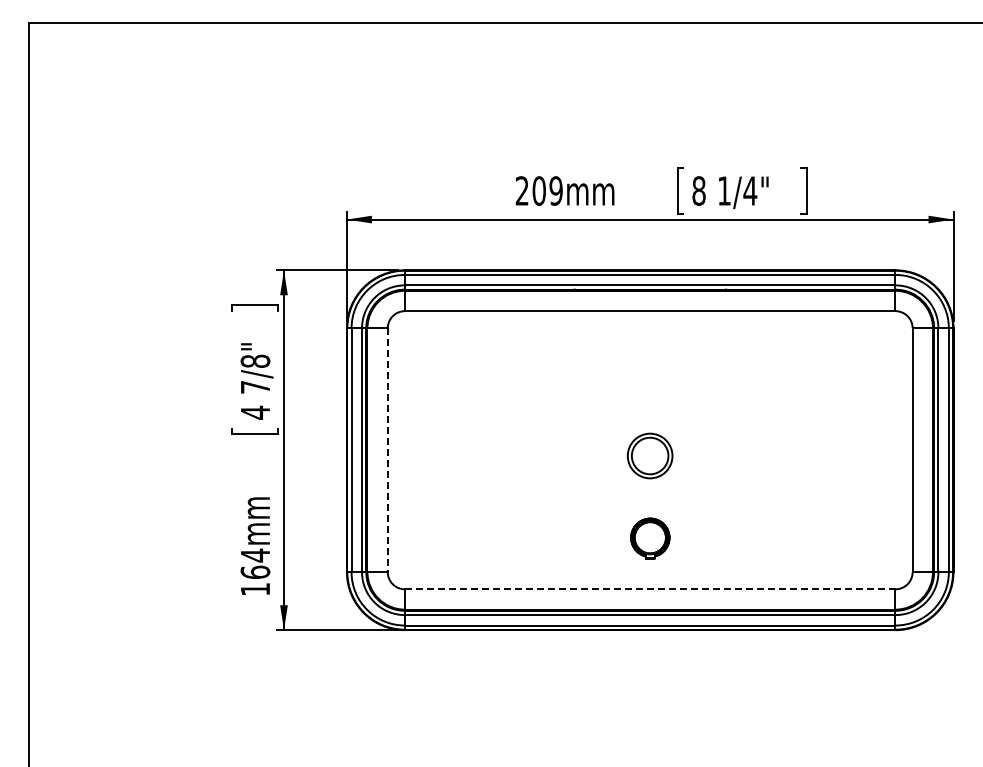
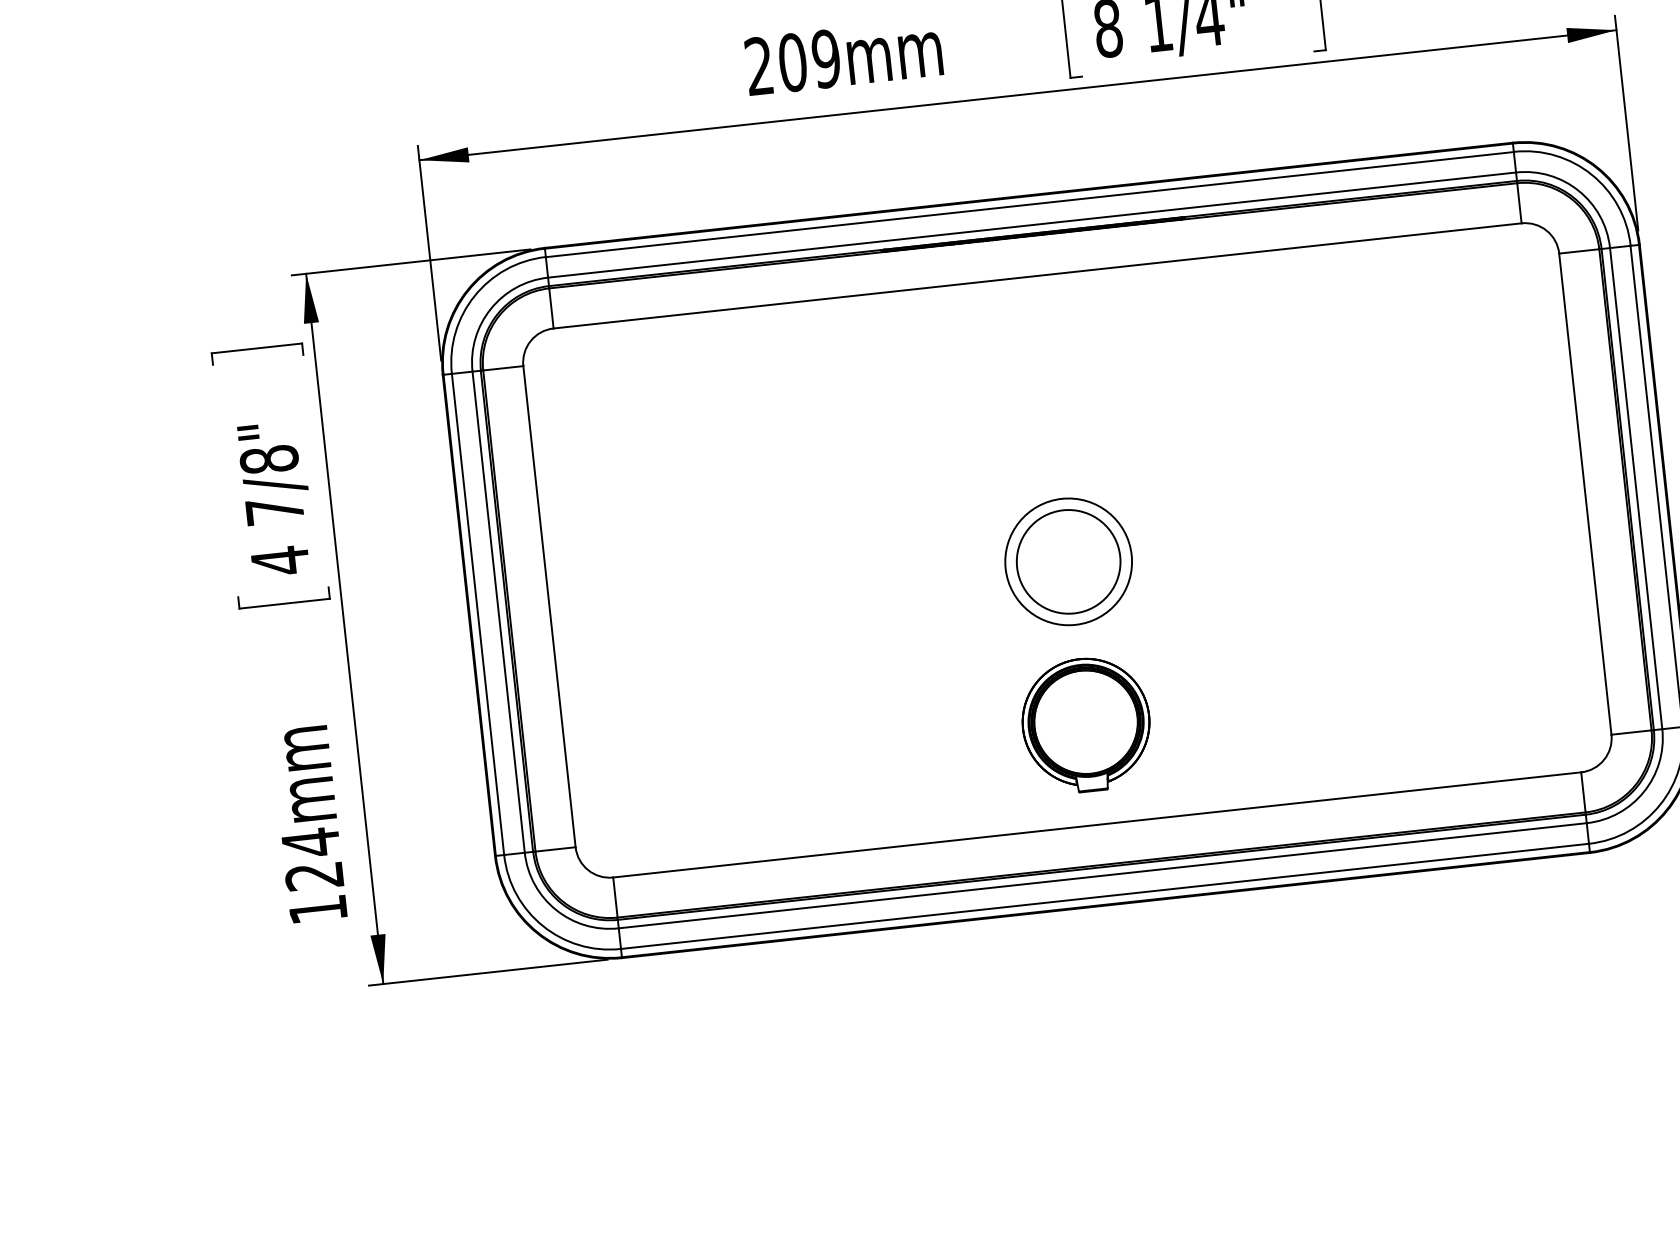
line: (387, 450) -> (549, 607), dashed -> solid
part: (649, 455) -> (1067, 560), size x1.43
part: (650, 538) -> (1086, 724), size x1.67
text: (255, 571) -> (314, 874), 164mm -> 124mm
line: (650, 589) -> (1097, 825), dashed -> solid

